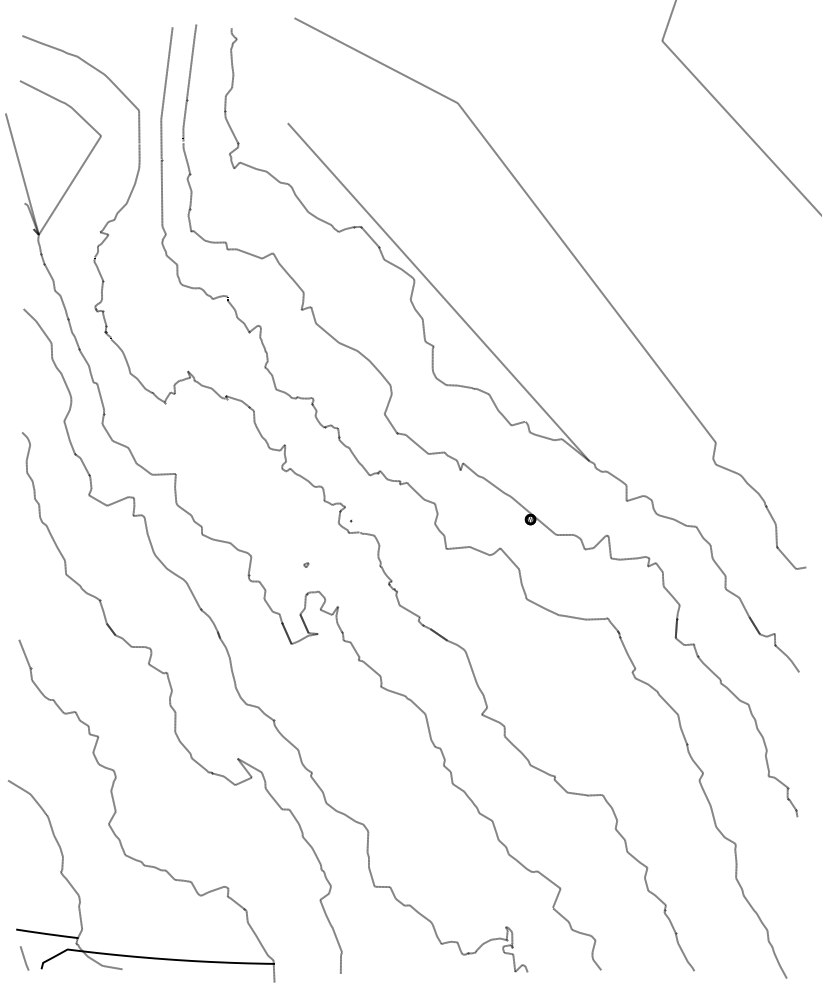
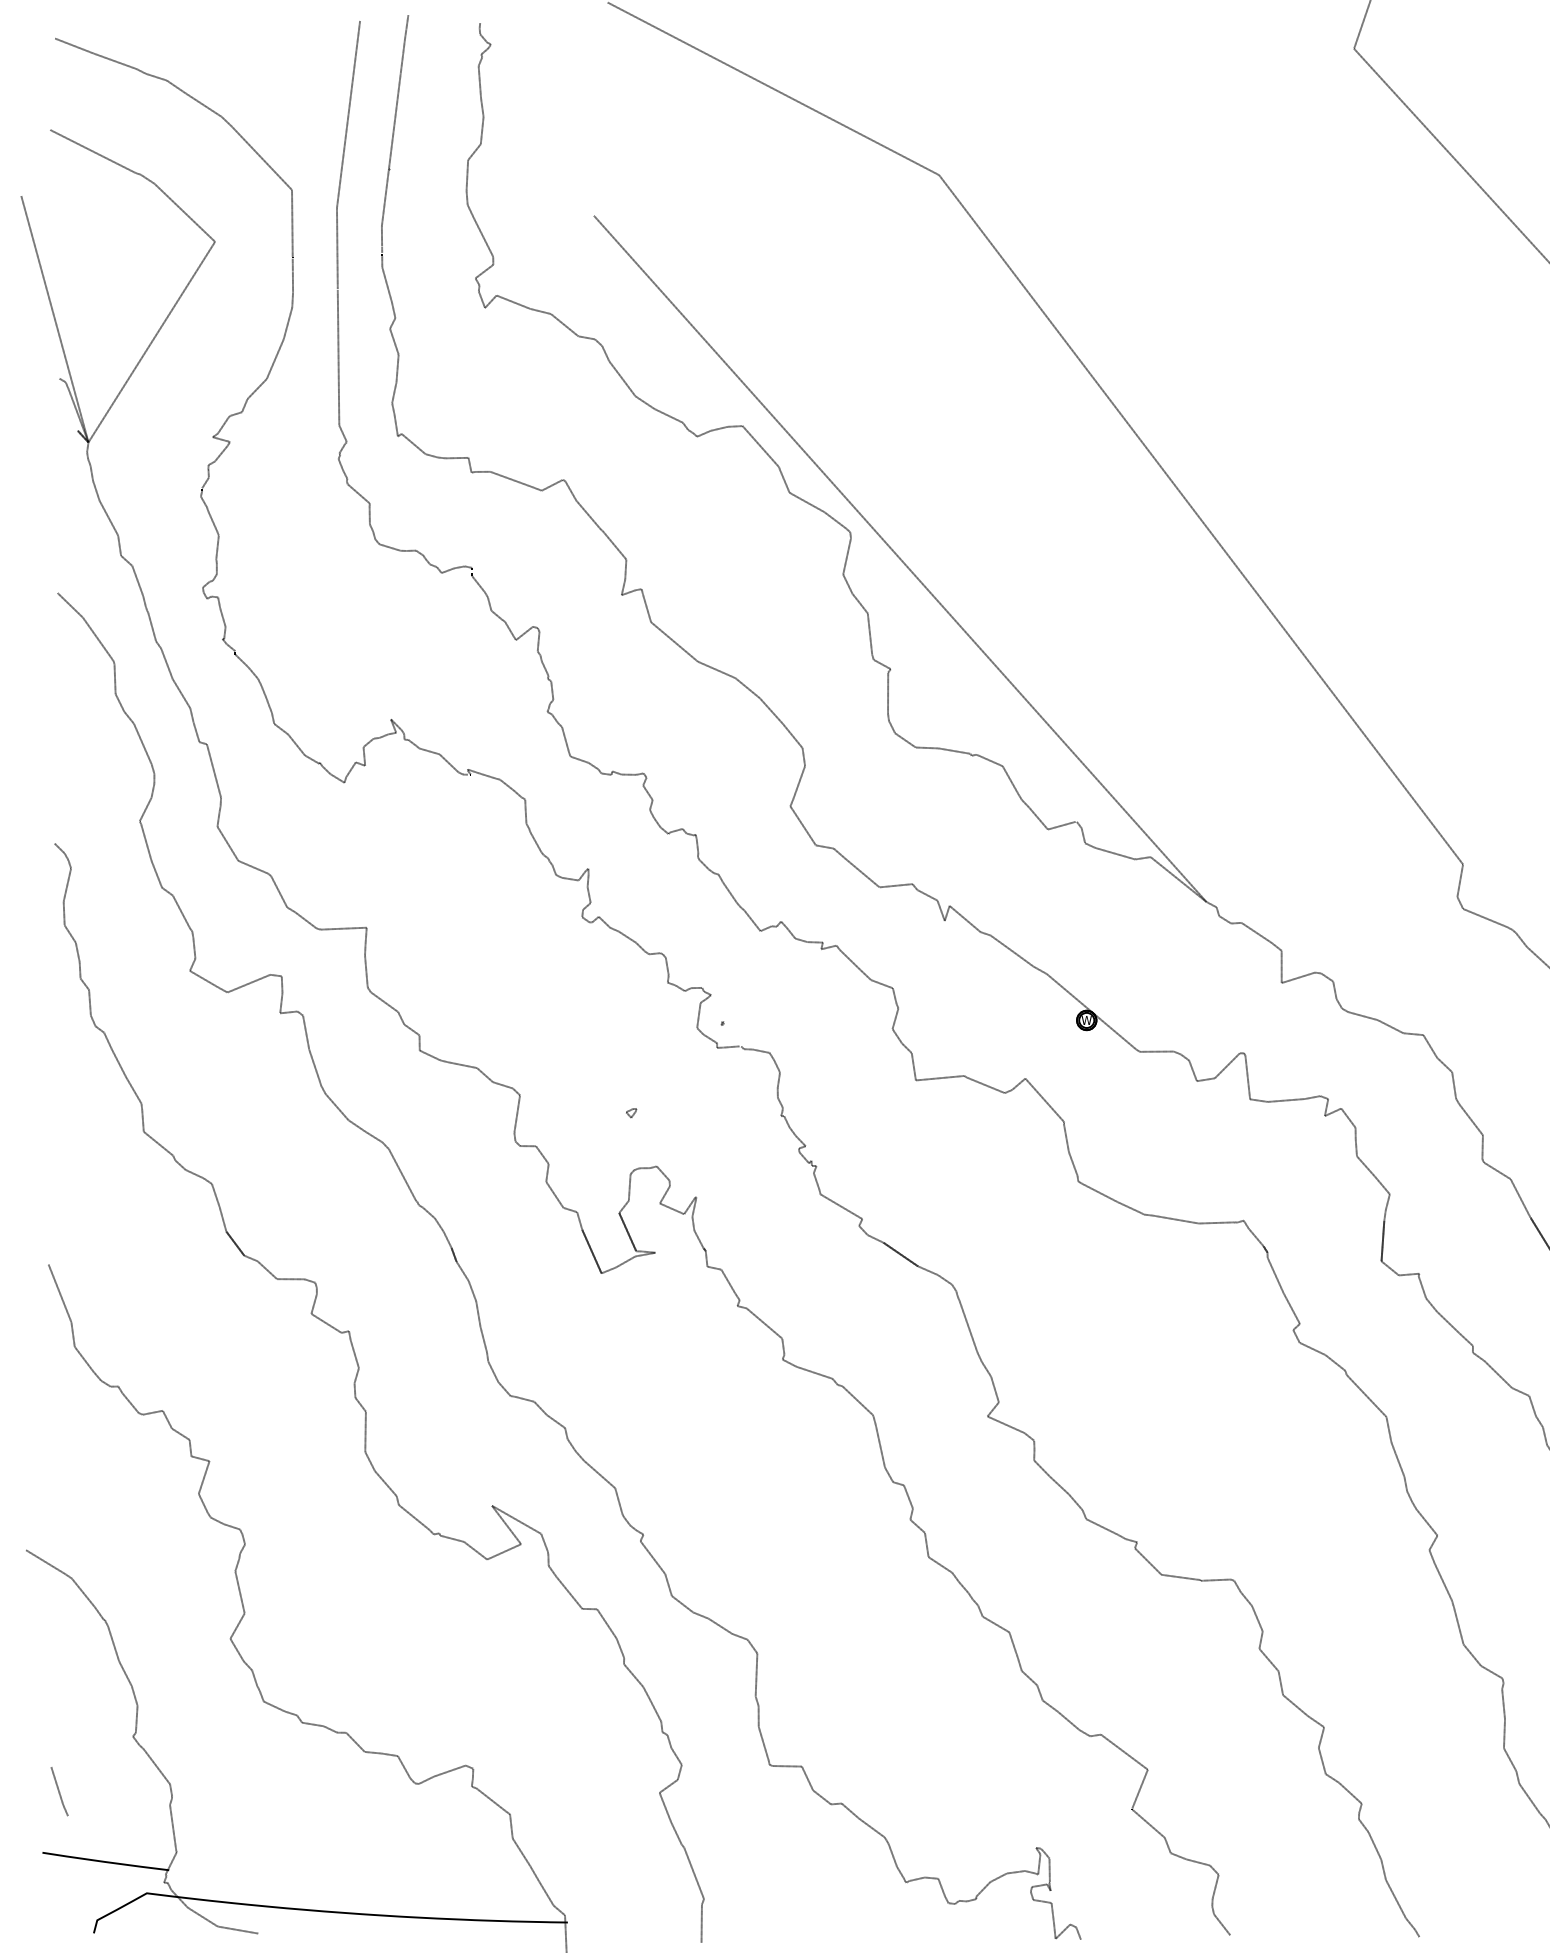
line: (24, 958) -> (59, 1791), moved

